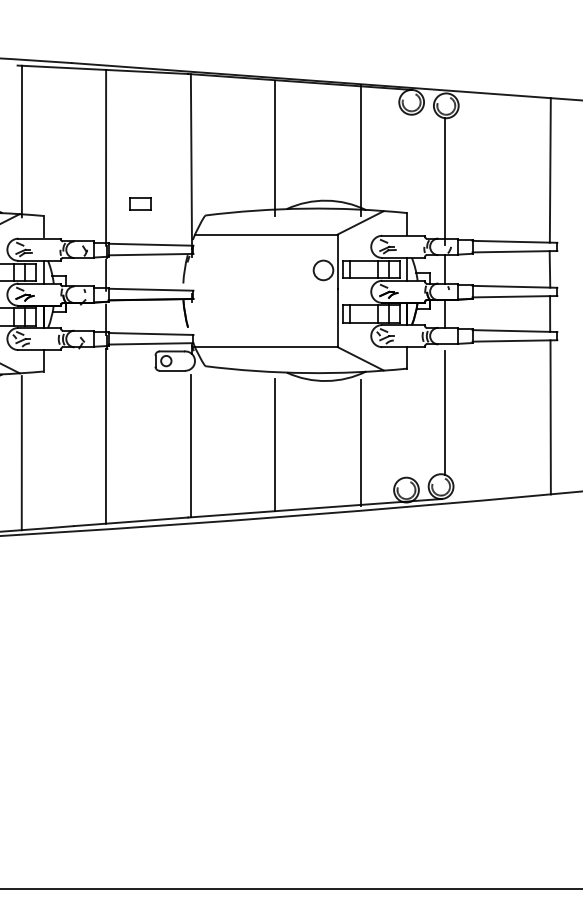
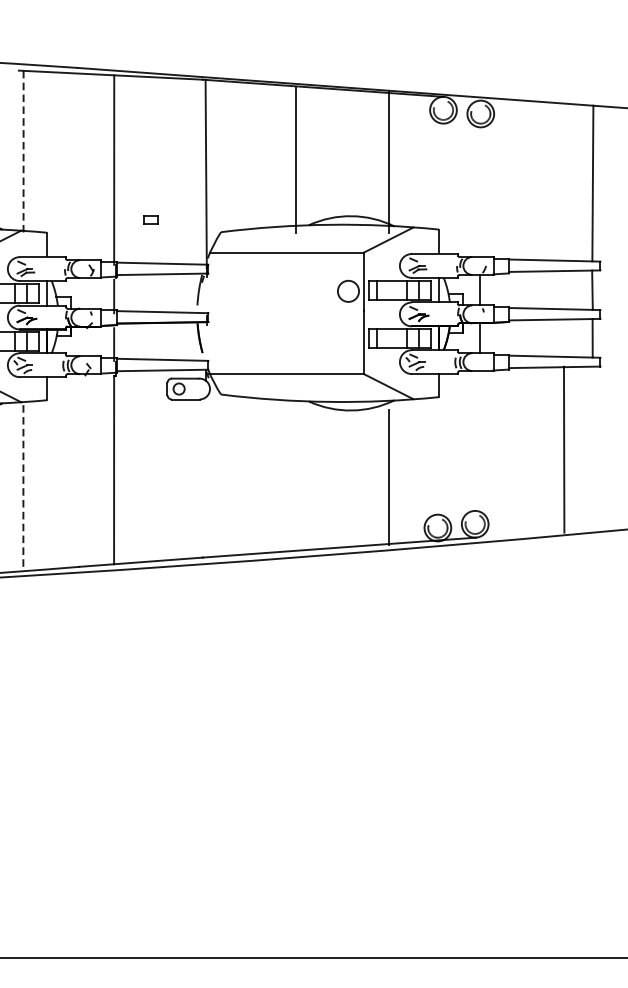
line: (21, 141) -> (23, 152), solid -> dashed
line: (445, 181) -> (479, 195), removed
part: (140, 203) -> (151, 219), size x0.6
line: (445, 412) -> (479, 444), removed
line: (550, 417) -> (563, 449), moved
line: (275, 444) -> (296, 478), removed
line: (190, 446) -> (205, 481), removed
line: (21, 453) -> (23, 488), solid -> dashed

